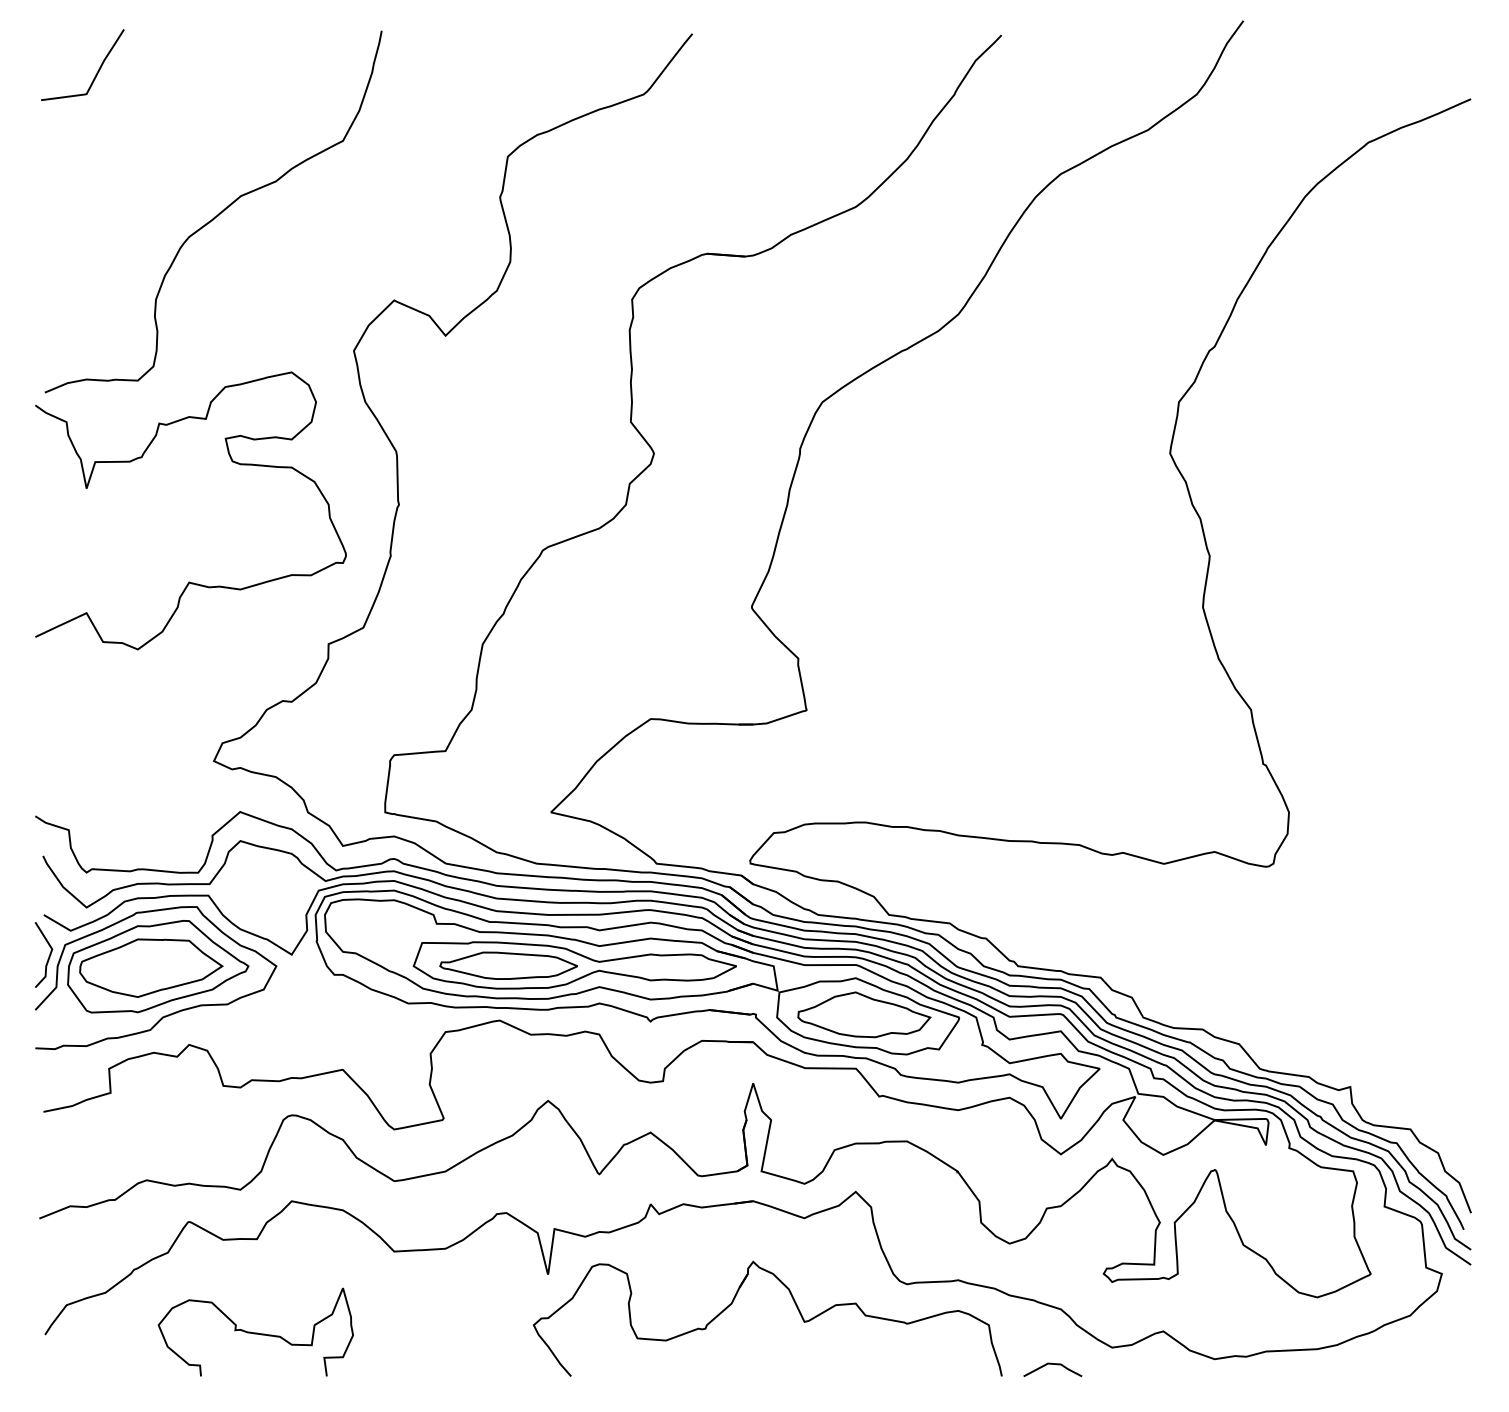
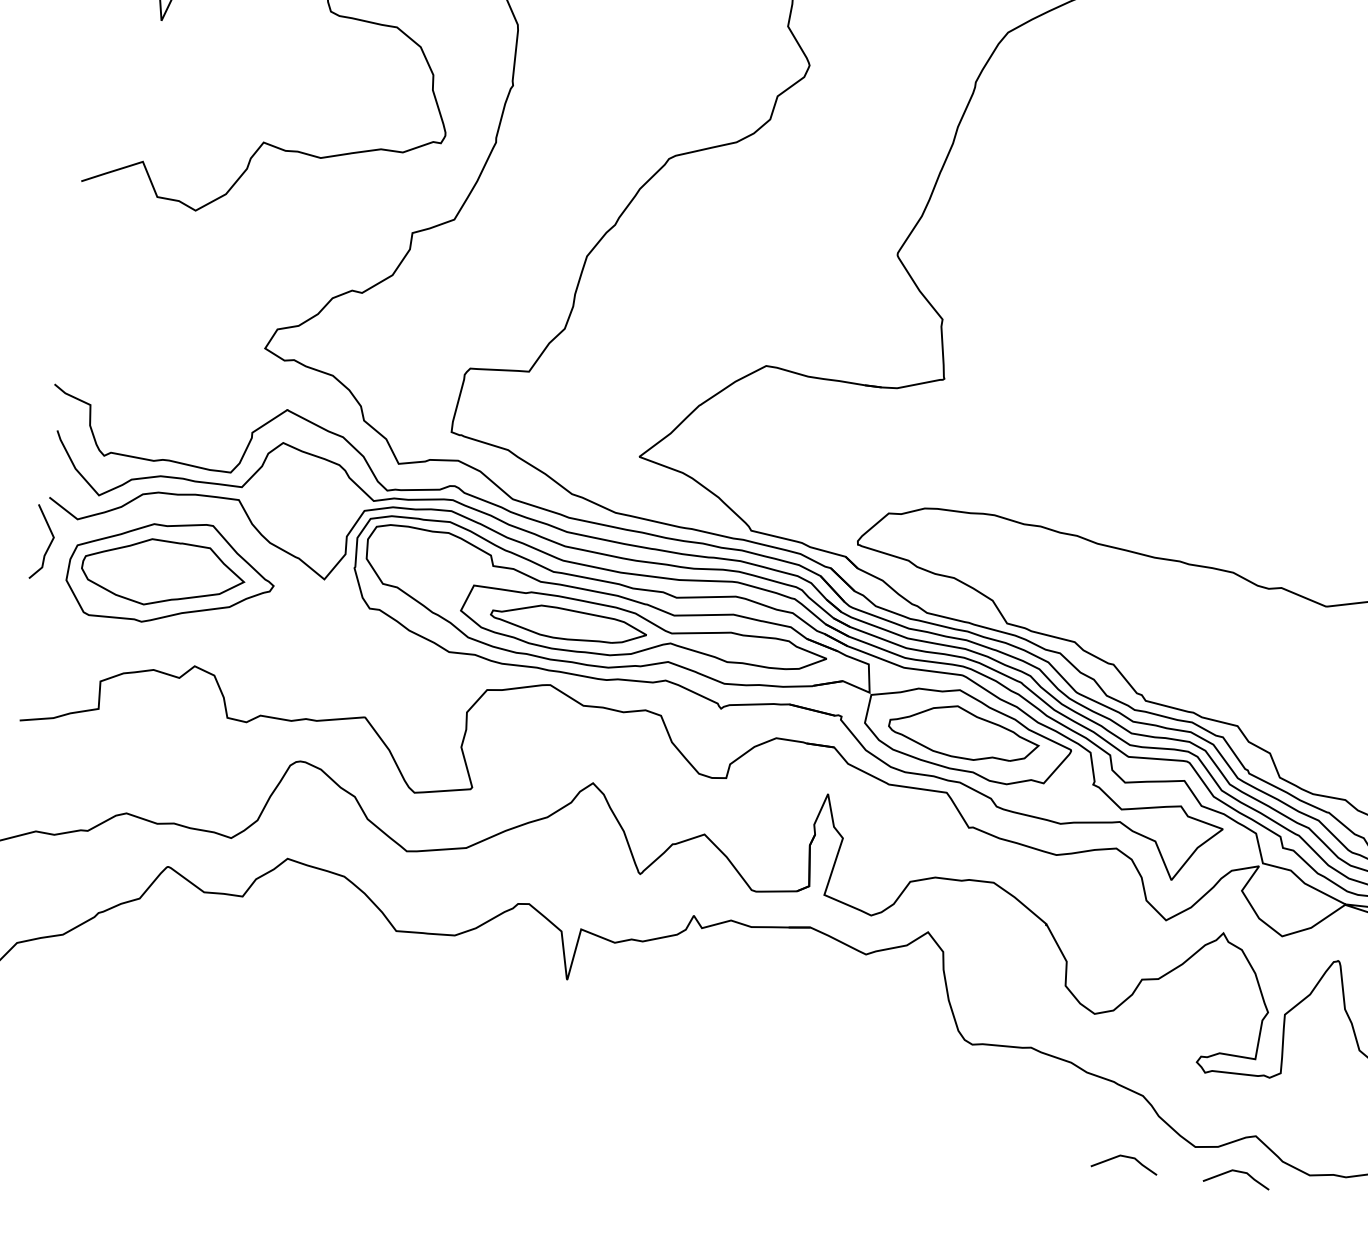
curve: (167, 1014) -> (174, 628), removed
part: (795, 1305) -> (842, 1052), removed
curve: (255, 1332) -> (226, 1002), removed
line: (1151, 1364) -> (1237, 1171), added

